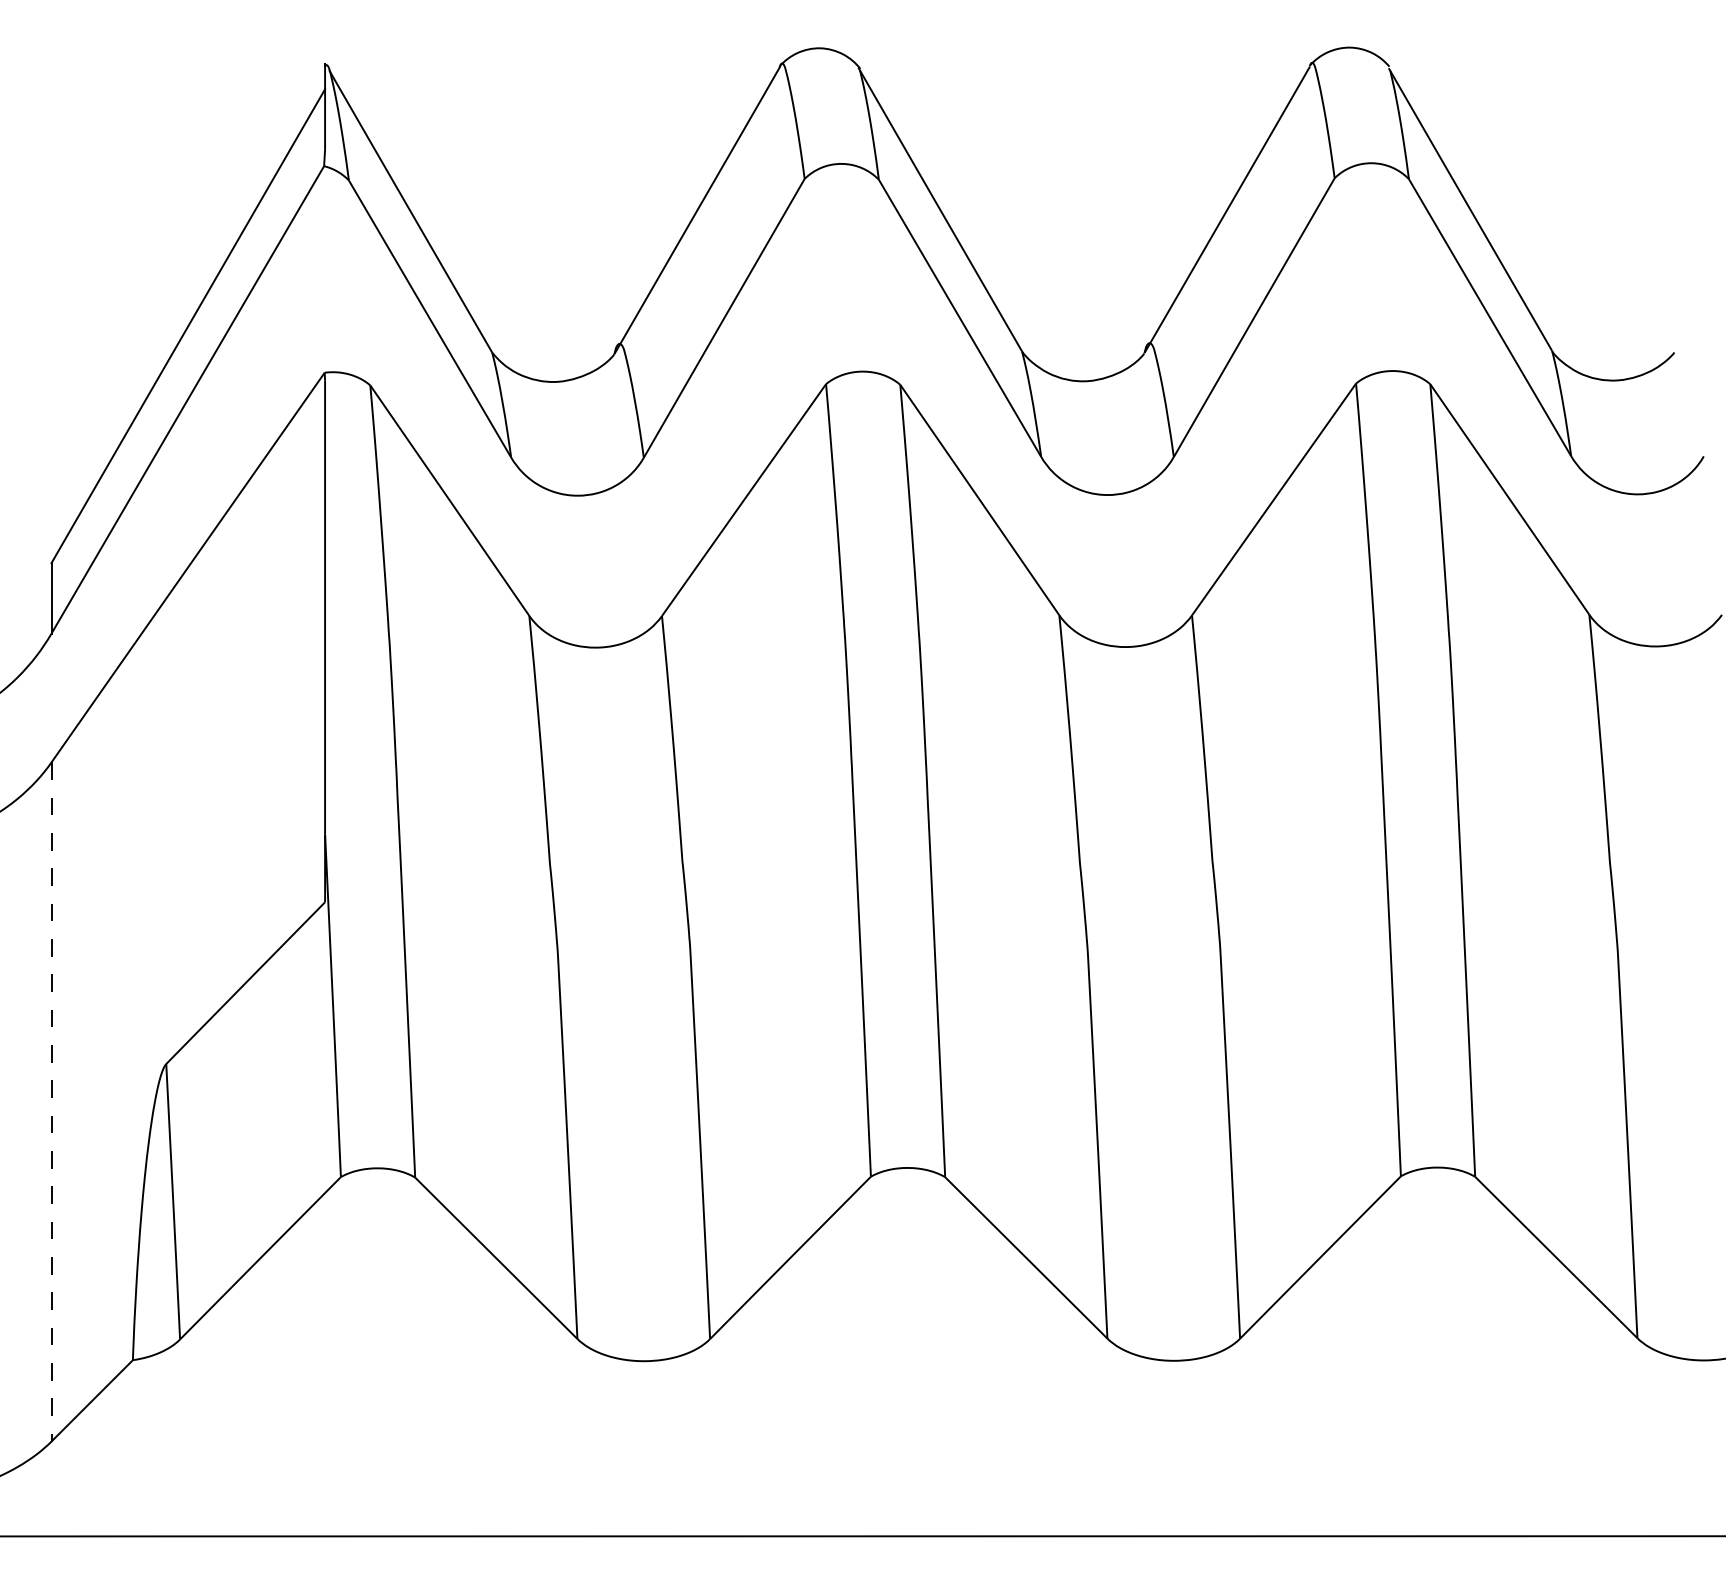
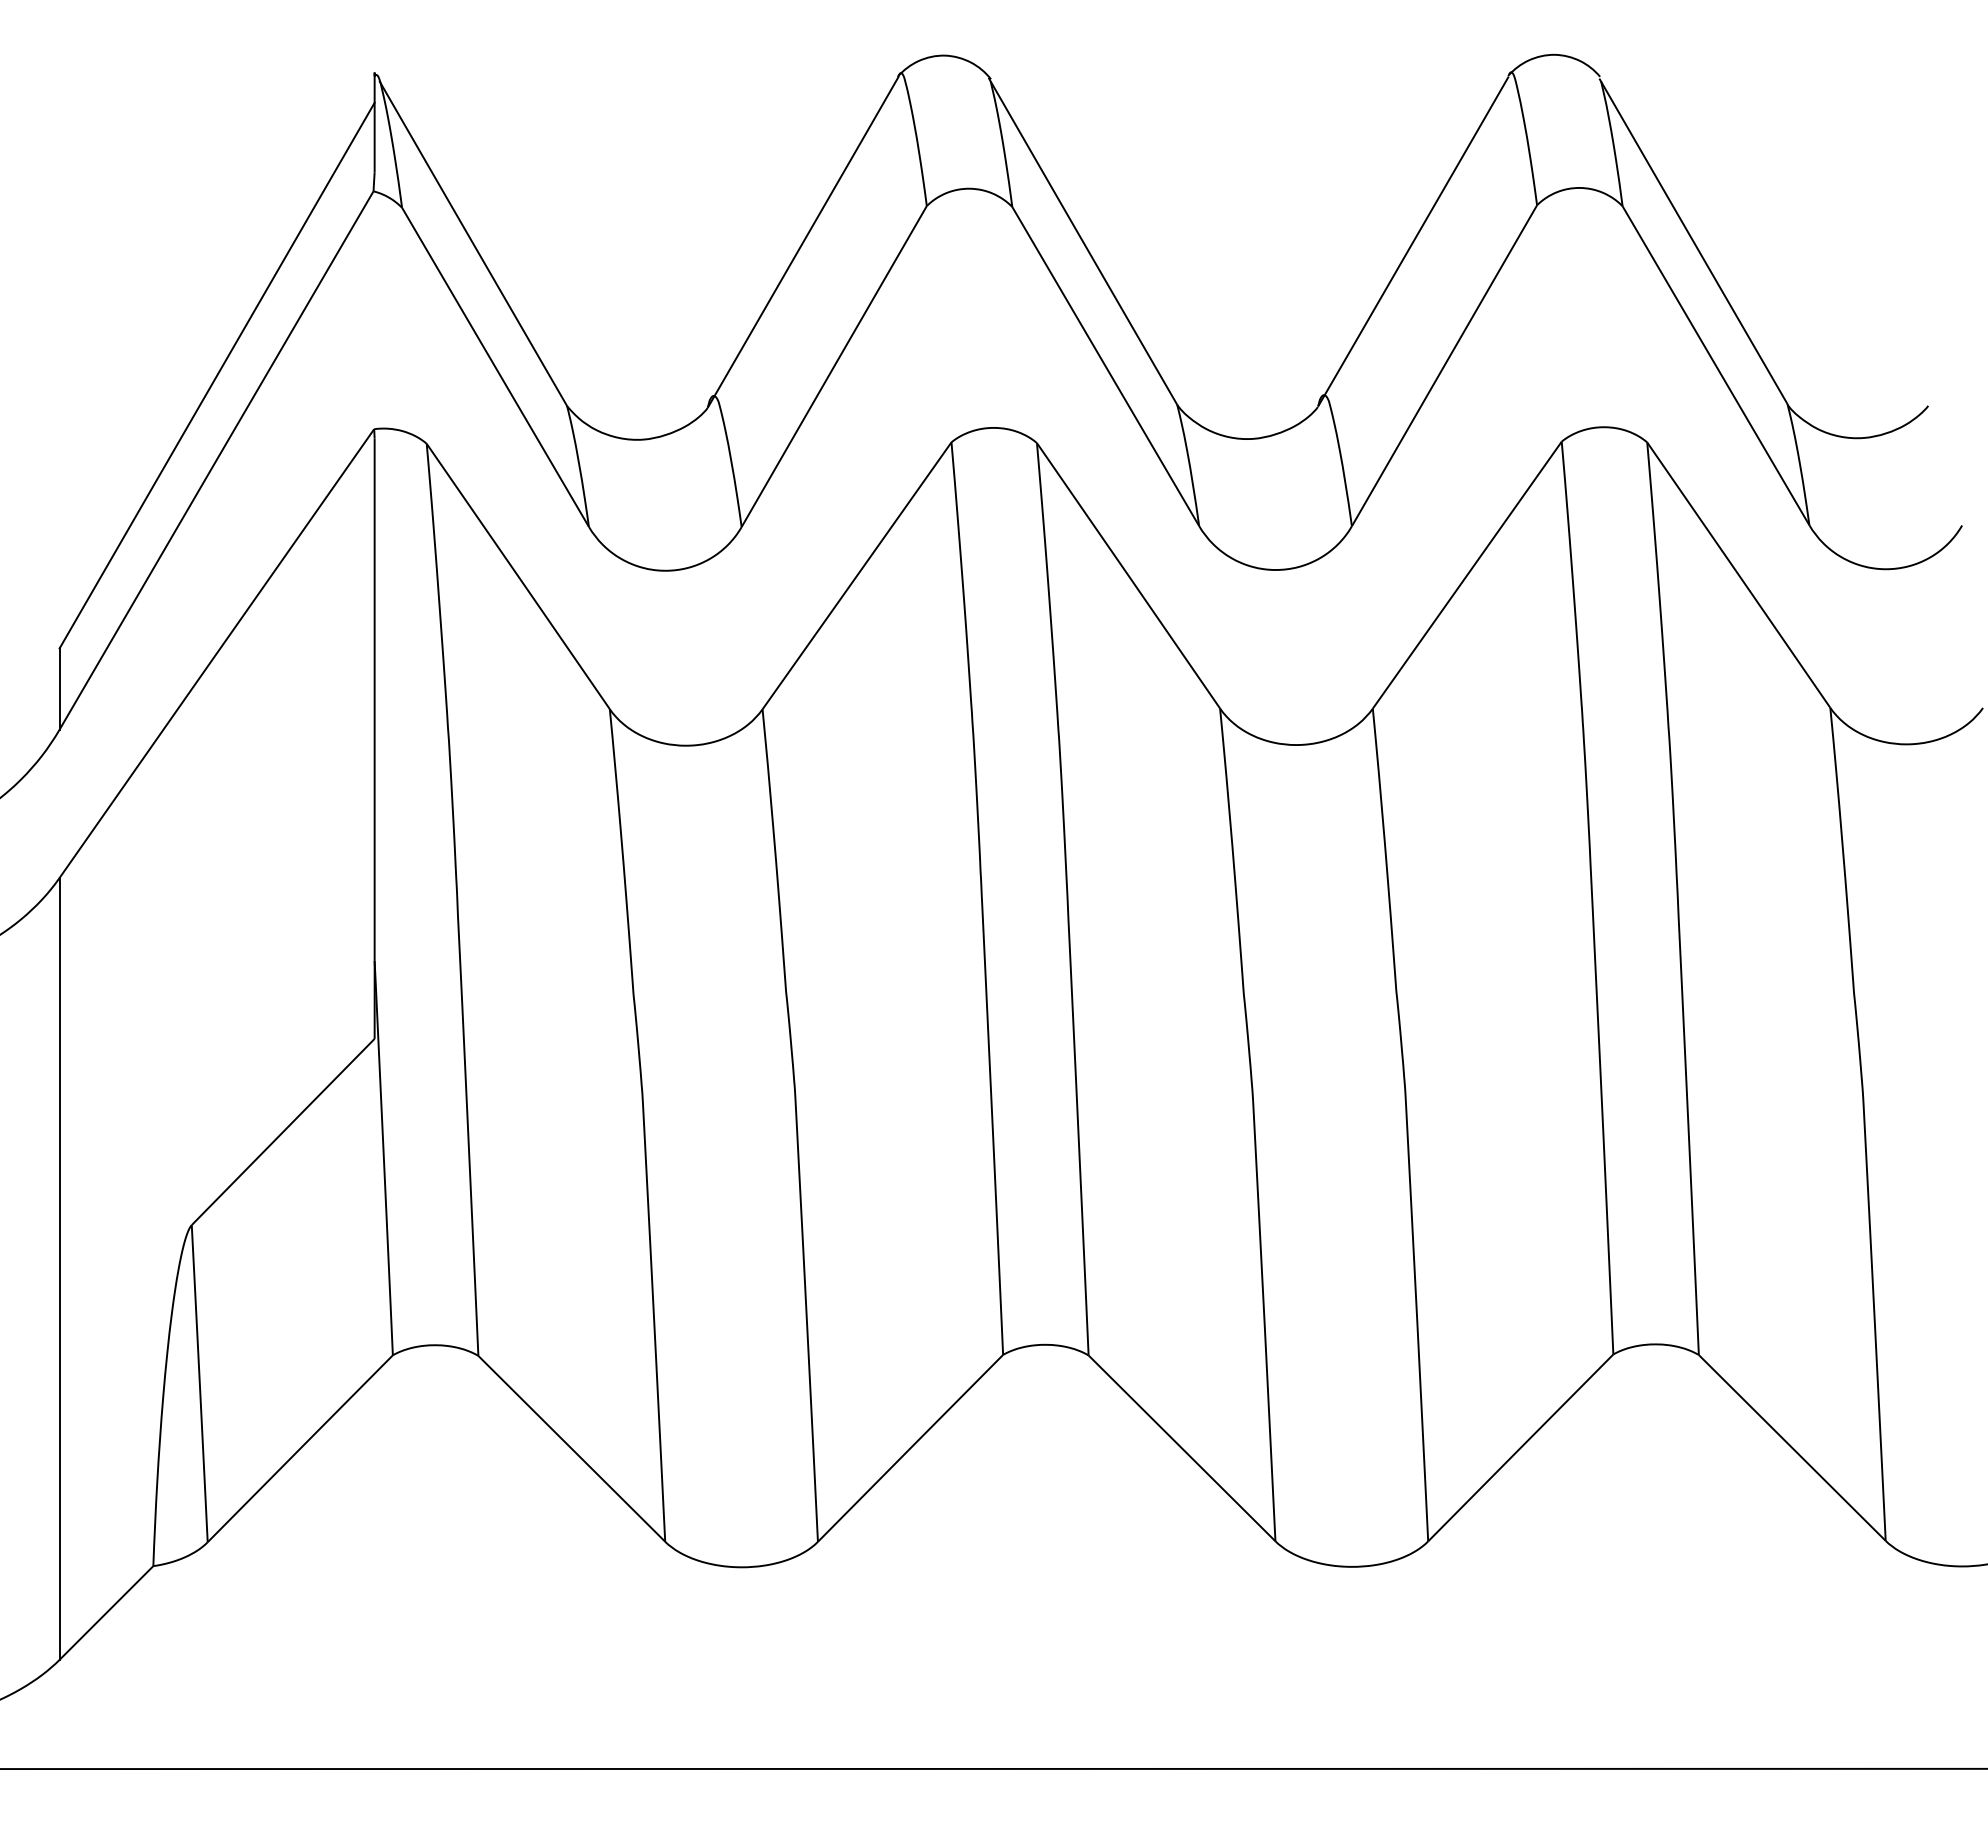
line: (51, 1101) -> (59, 1268), dashed -> solid

